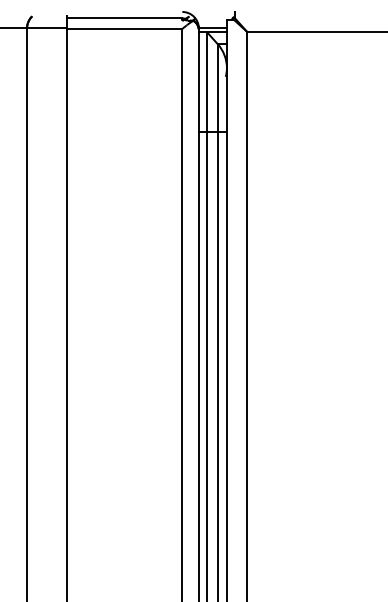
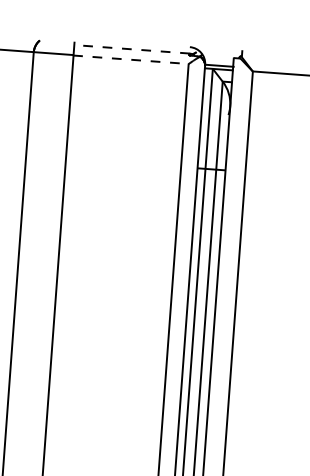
line: (124, 18) -> (131, 49), solid -> dashed
line: (125, 28) -> (131, 59), solid -> dashed

